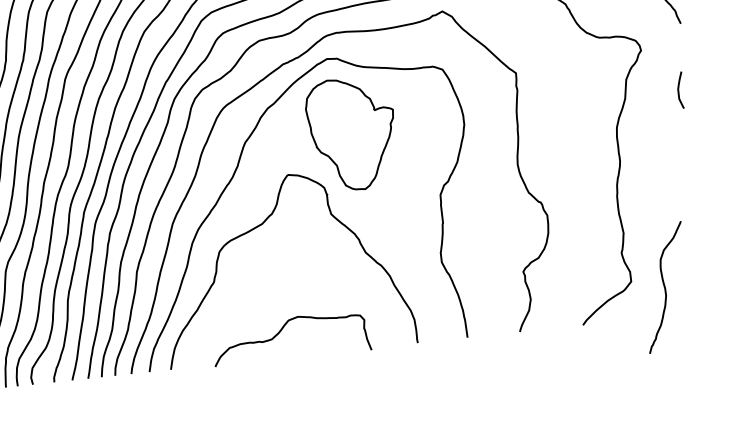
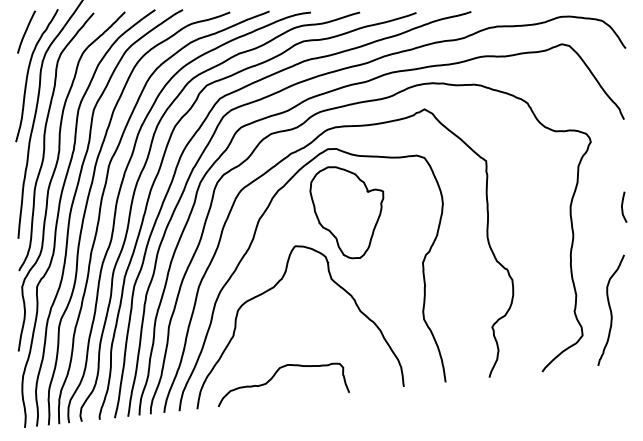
curve: (678, 89) -> (622, 206), moved
curve: (664, 286) -> (610, 309), moved
curve: (283, 329) -> (275, 375), moved

